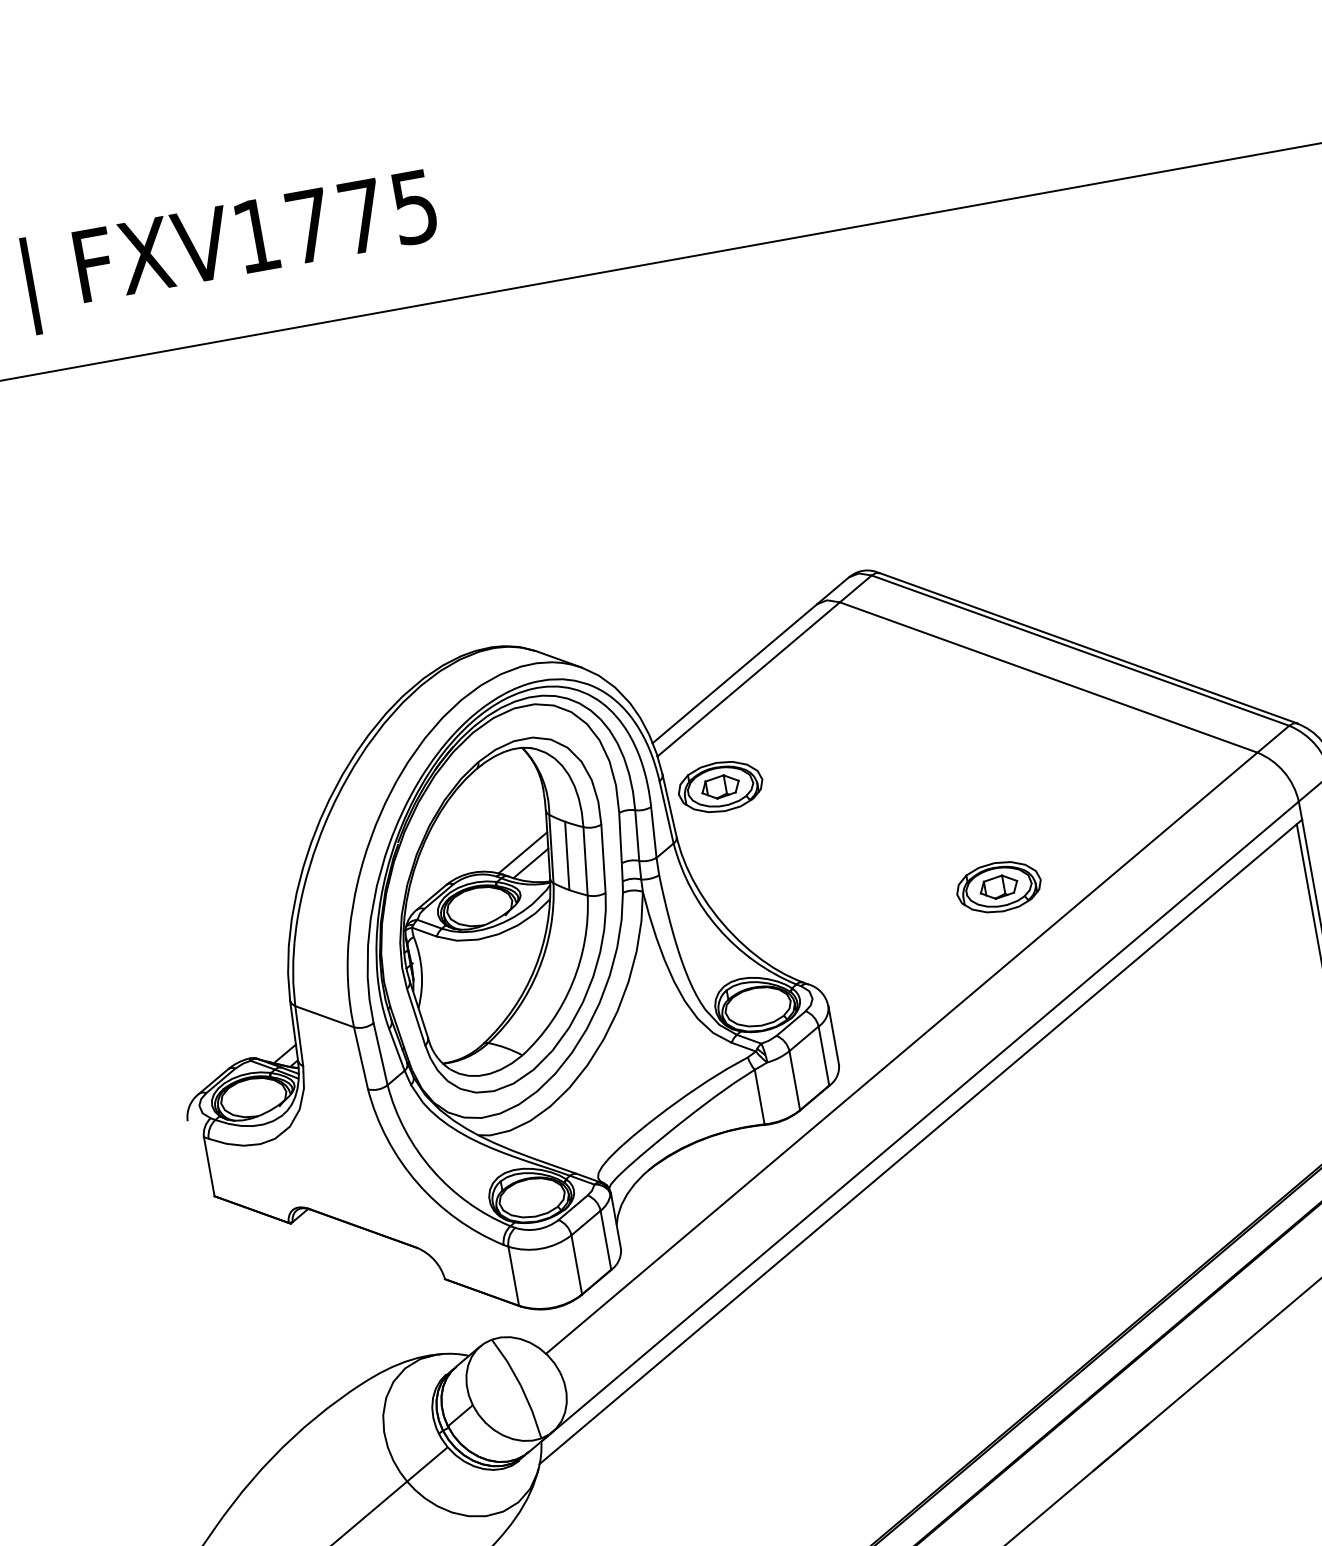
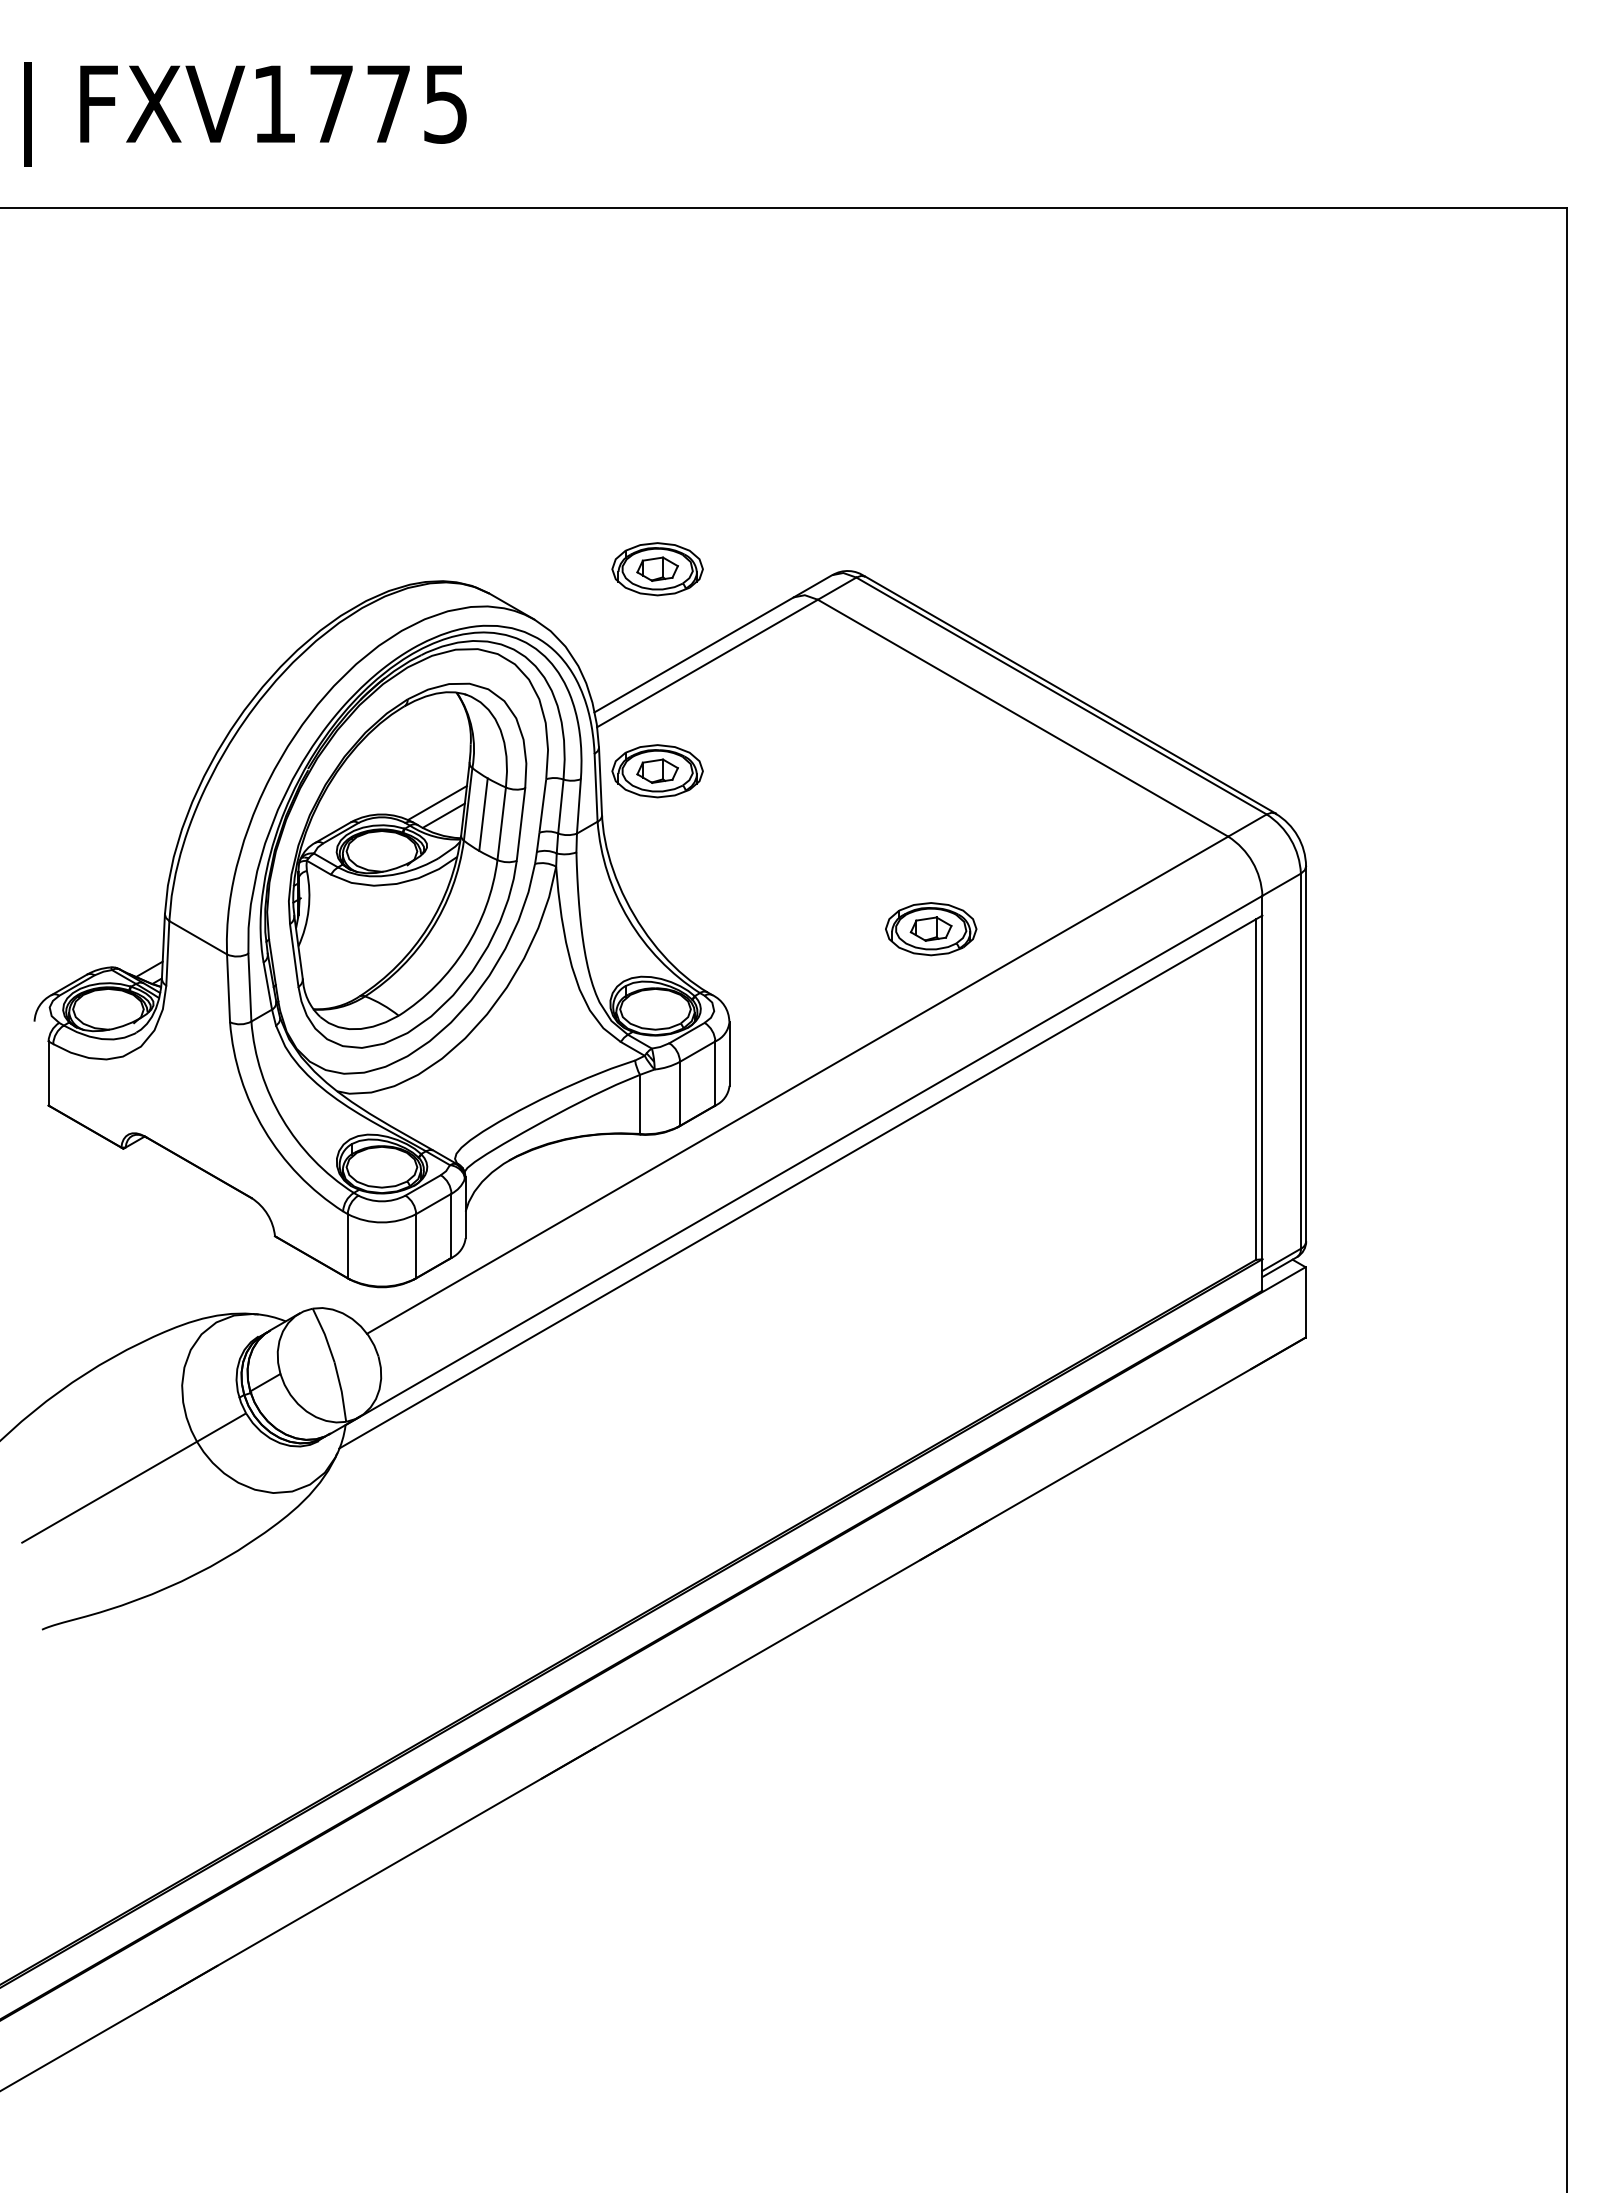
part: (687, 601) -> (657, 569), added

